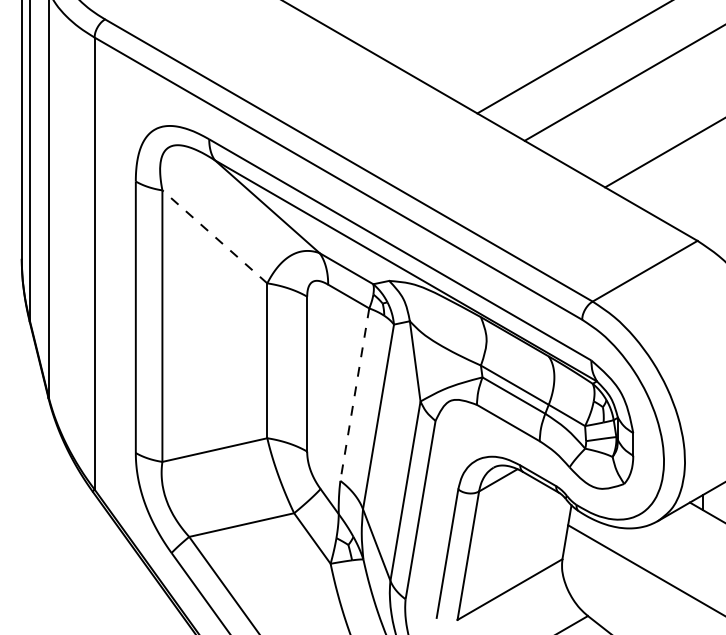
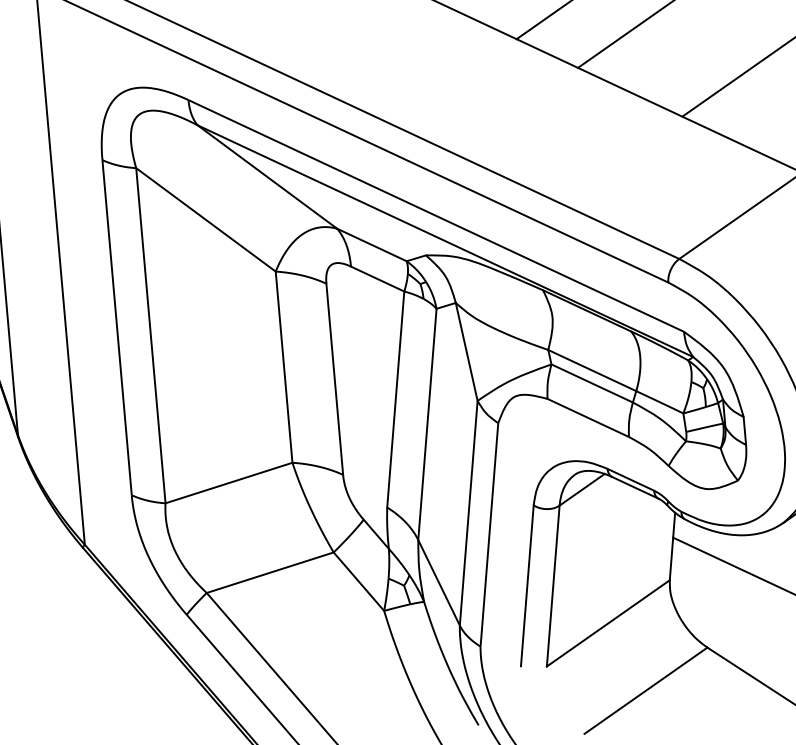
line: (214, 236) -> (205, 219), dashed -> solid
line: (354, 395) -> (395, 400), dashed -> solid

